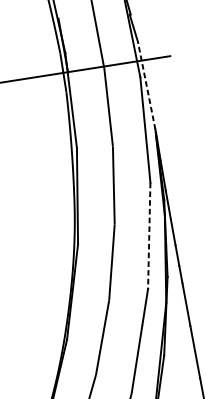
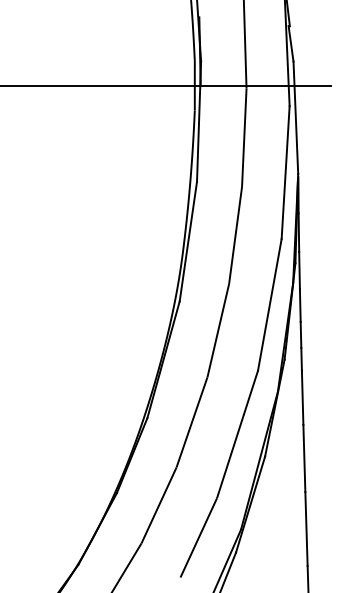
line: (146, 85) -> (295, 117), dashed -> solid
line: (148, 235) -> (269, 304), dashed -> solid

